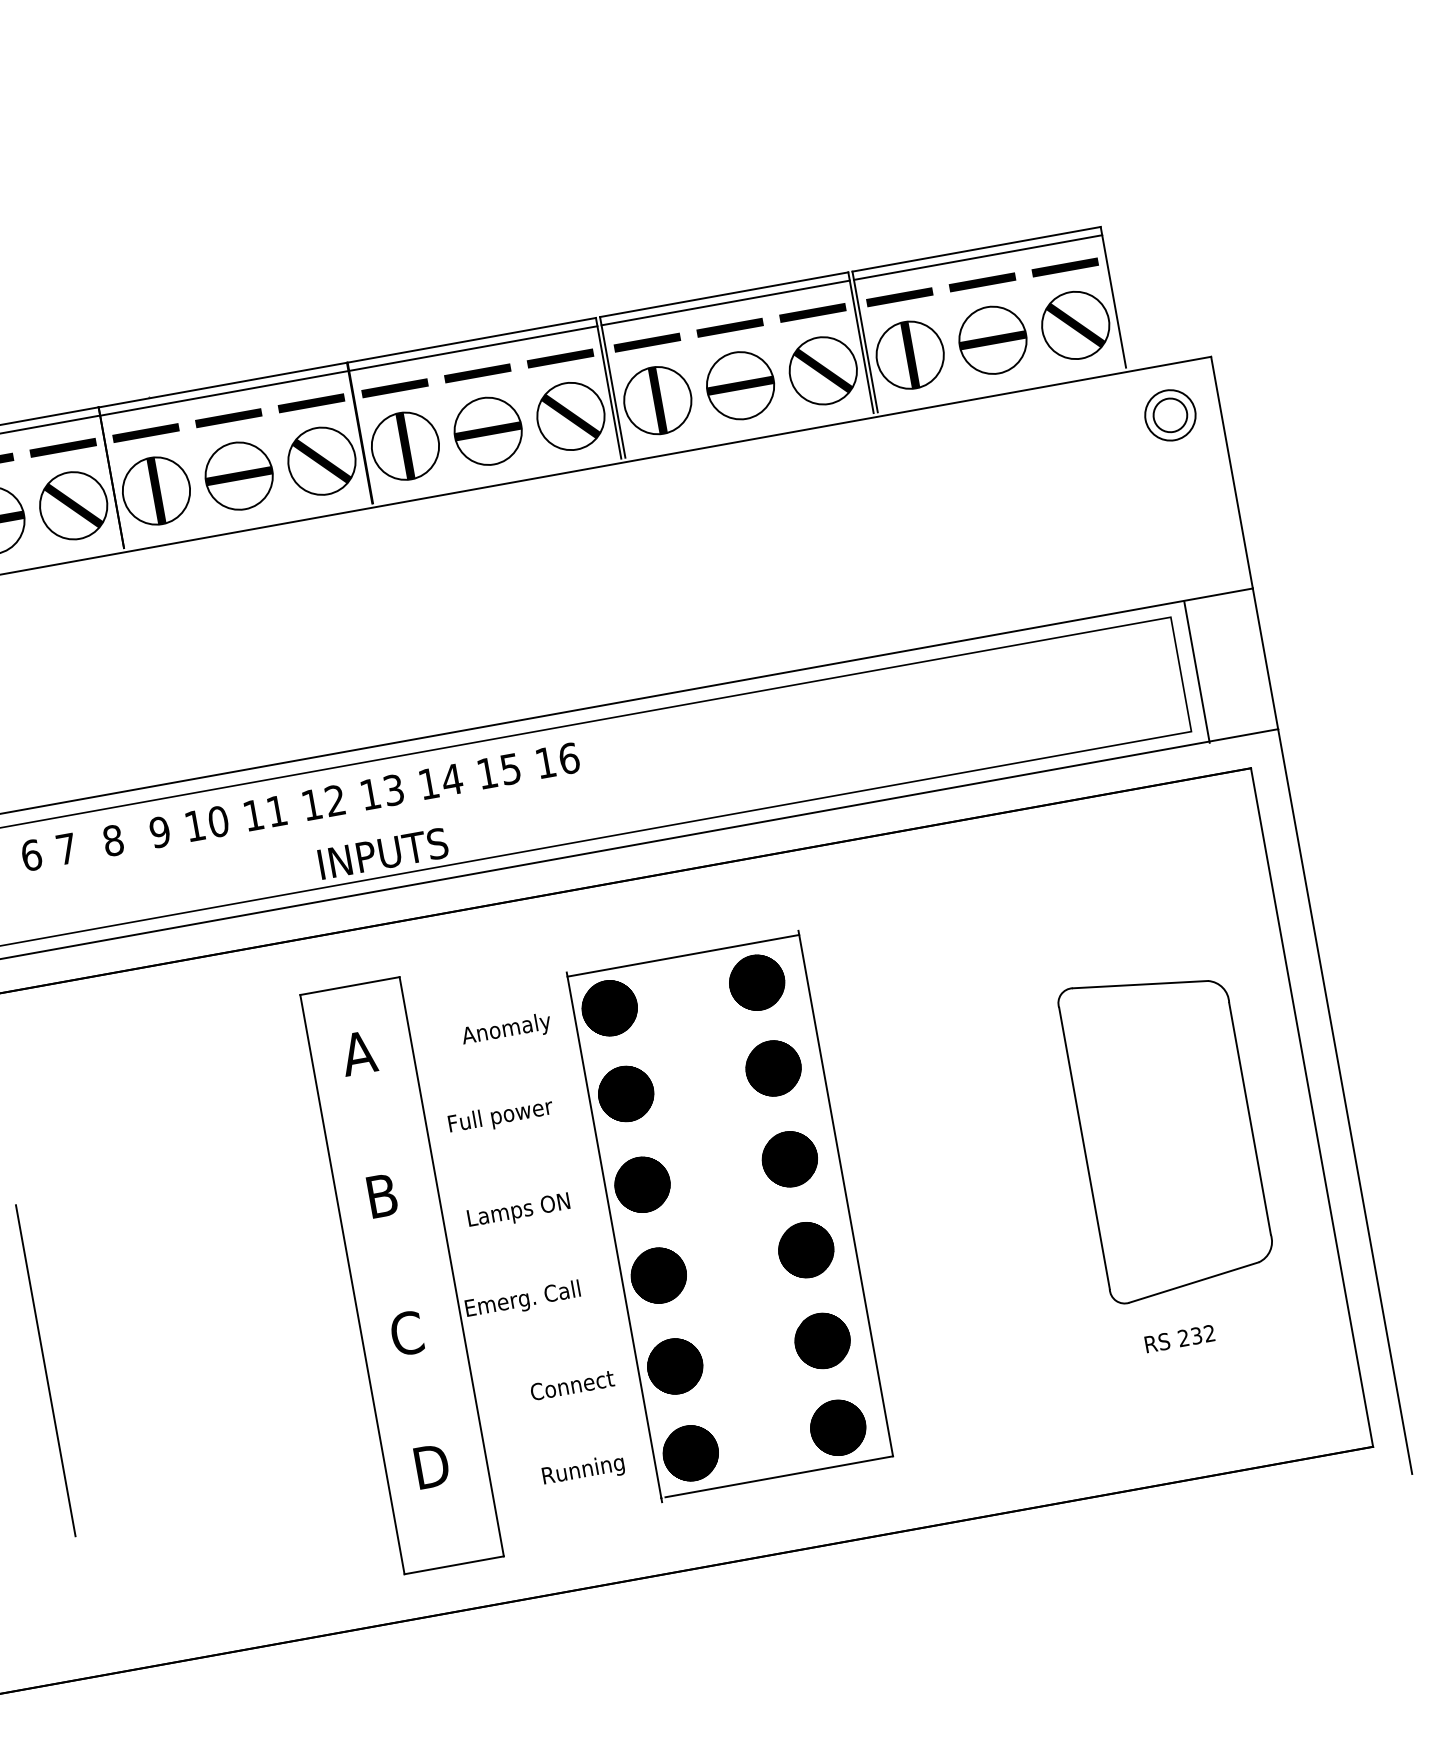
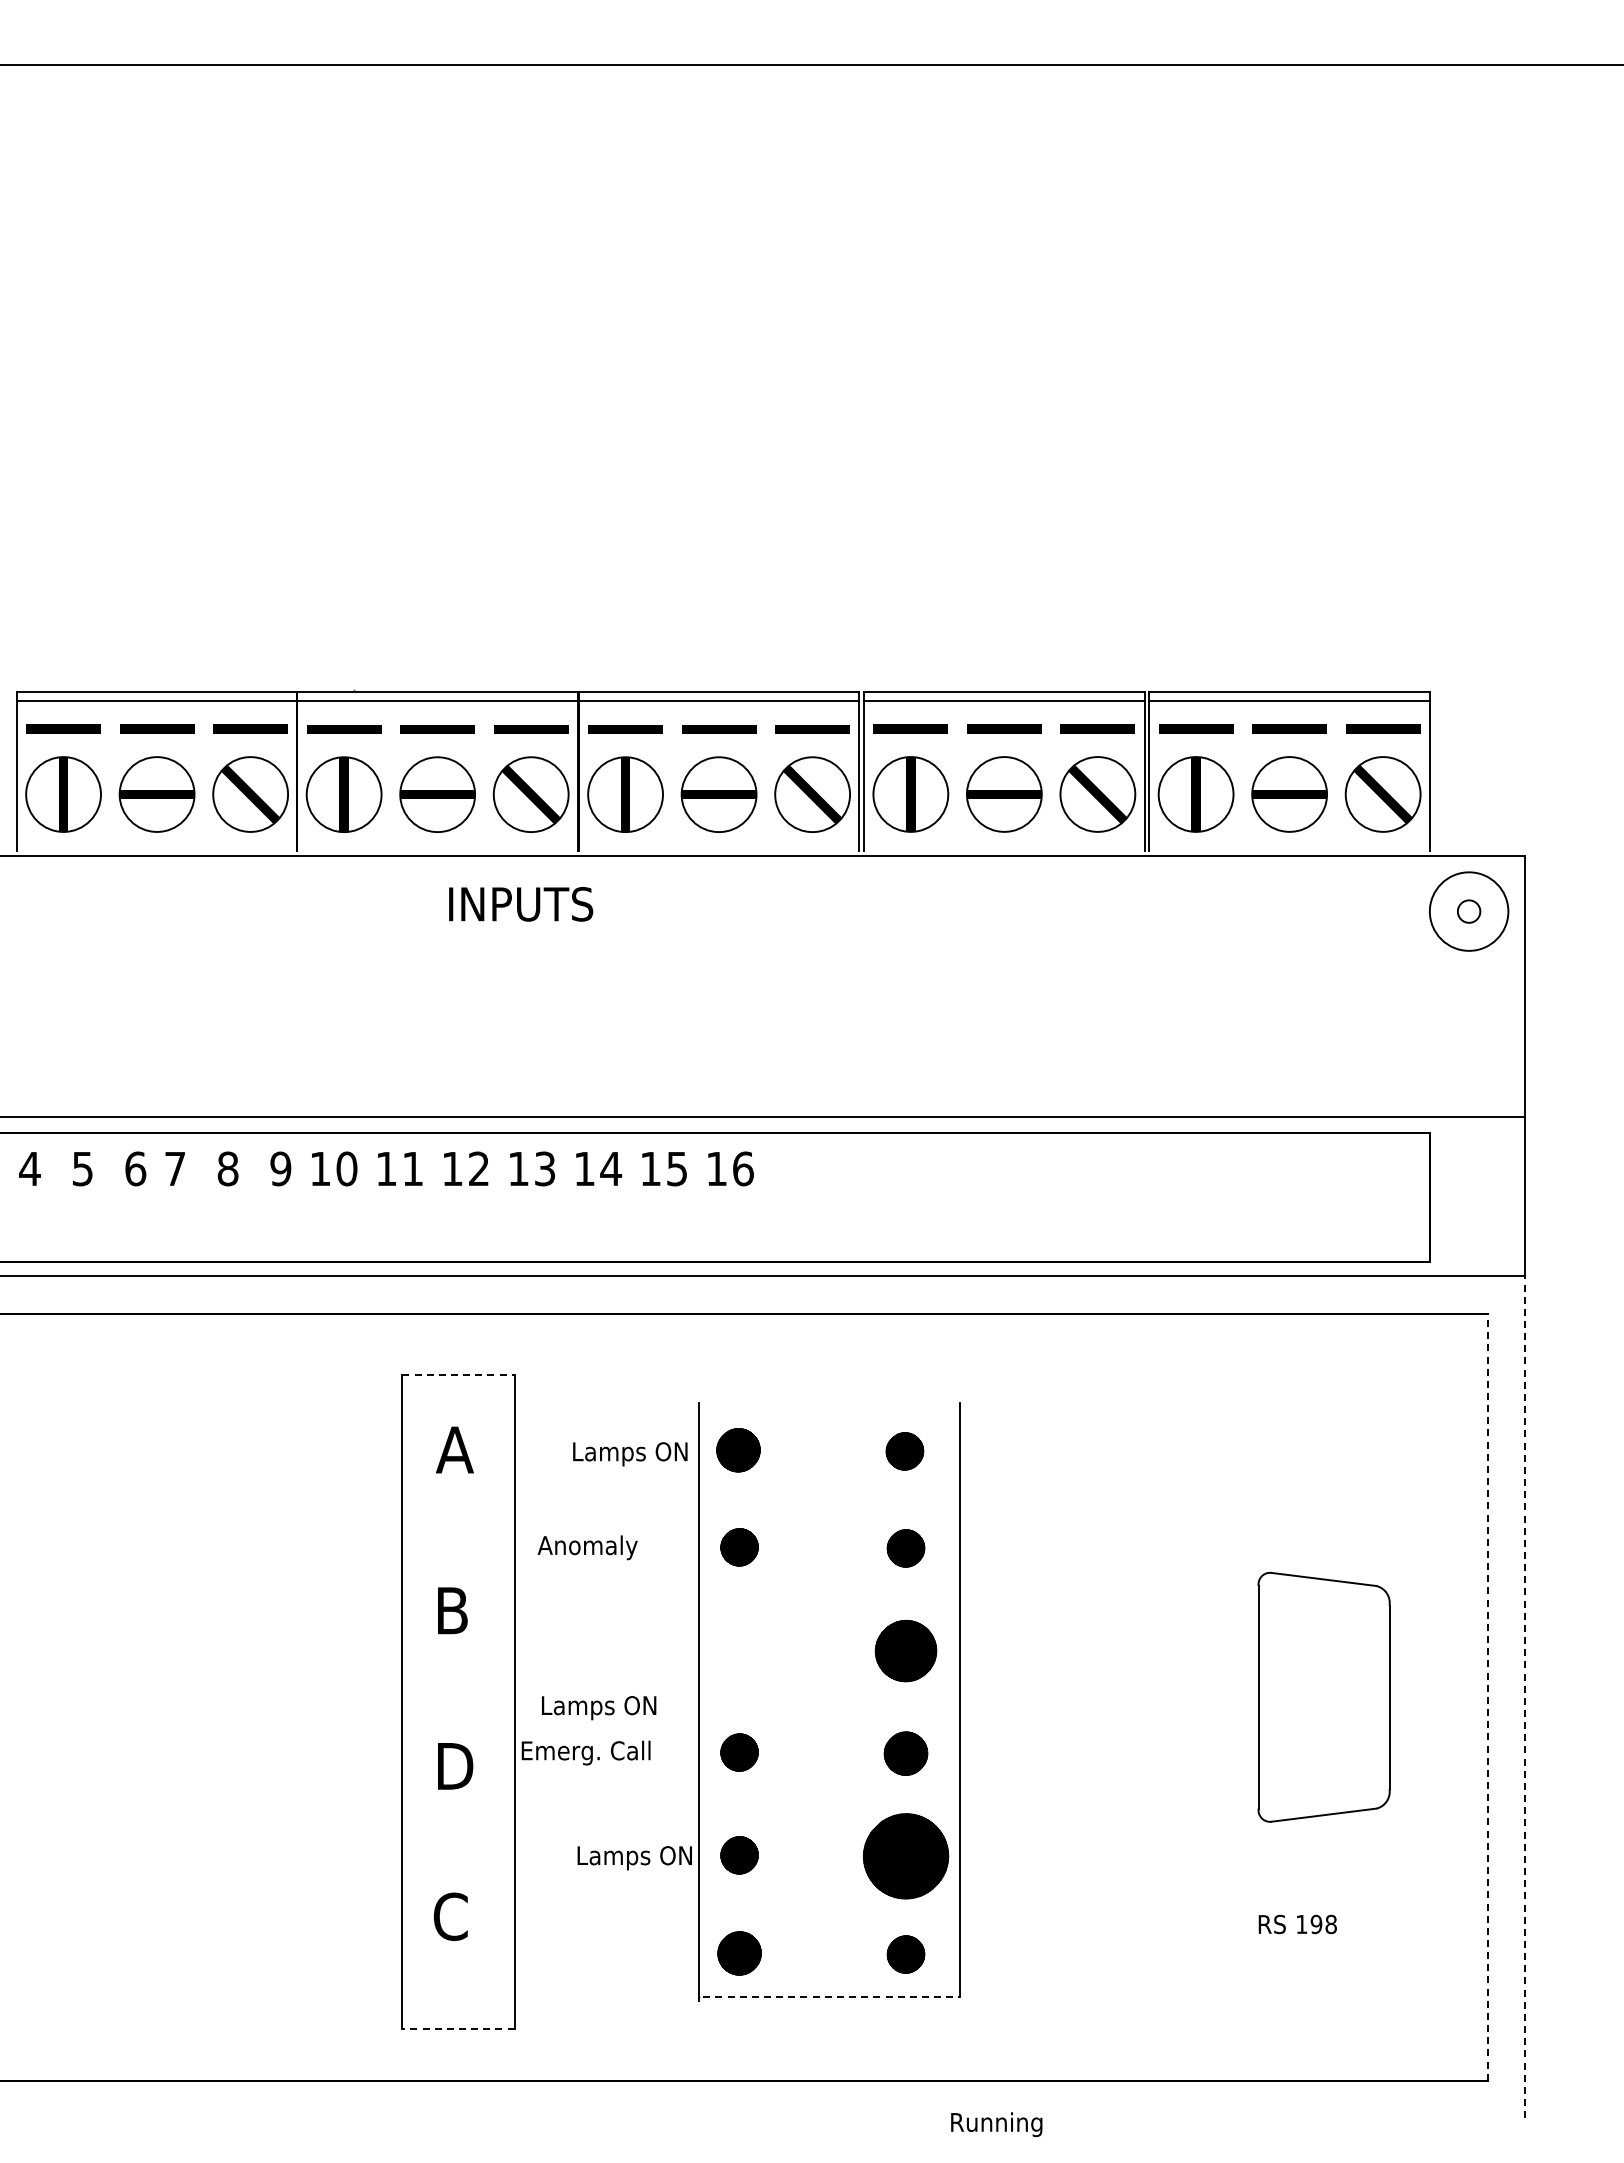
circle: (1169, 415) -> (1468, 911), size x0.6
circle: (1170, 415) -> (1469, 911), size x1.4
line: (1196, 671) -> (1447, 1197), removed
text: (383, 853) -> (521, 904), moved
line: (683, 955) -> (829, 1407), removed
part: (756, 982) -> (904, 1451), size x0.6
line: (350, 985) -> (459, 1374), solid -> dashed
part: (609, 1008) -> (738, 1450), size x0.7
text: (513, 1028) -> (629, 1453), Anomaly -> Lamps ON
part: (773, 1068) -> (905, 1548), size x0.6
part: (626, 1094) -> (739, 1547), size x0.6
line: (1345, 1101) -> (1525, 1697), solid -> dashed
line: (1311, 1106) -> (1487, 1696), solid -> dashed
text: (499, 1116) -> (596, 1547), Full power -> Anomaly
part: (1166, 1133) -> (1323, 1697), size x0.7
part: (642, 1184) -> (739, 1649), removed
text: (519, 1212) -> (599, 1708), moved
part: (805, 1250) -> (905, 1753), size x0.7
part: (658, 1275) -> (739, 1752), size x0.6
text: (408, 1333) -> (454, 1766), C -> D
text: (1196, 1335) -> (1316, 1924), 232 -> 198
part: (822, 1341) -> (905, 1856), size x1.4
part: (675, 1366) -> (739, 1855), size x0.6
line: (45, 1370) -> (49, 1735), removed
text: (581, 1386) -> (633, 1858), Connect -> Lamps ON
part: (837, 1427) -> (905, 1954), size x0.6
part: (690, 1453) -> (739, 1953), size x0.7
text: (430, 1466) -> (452, 1916), D -> C
text: (583, 1470) -> (996, 2124), moved
line: (778, 1476) -> (831, 1996), solid -> dashed
line: (454, 1565) -> (458, 2029), solid -> dashed

